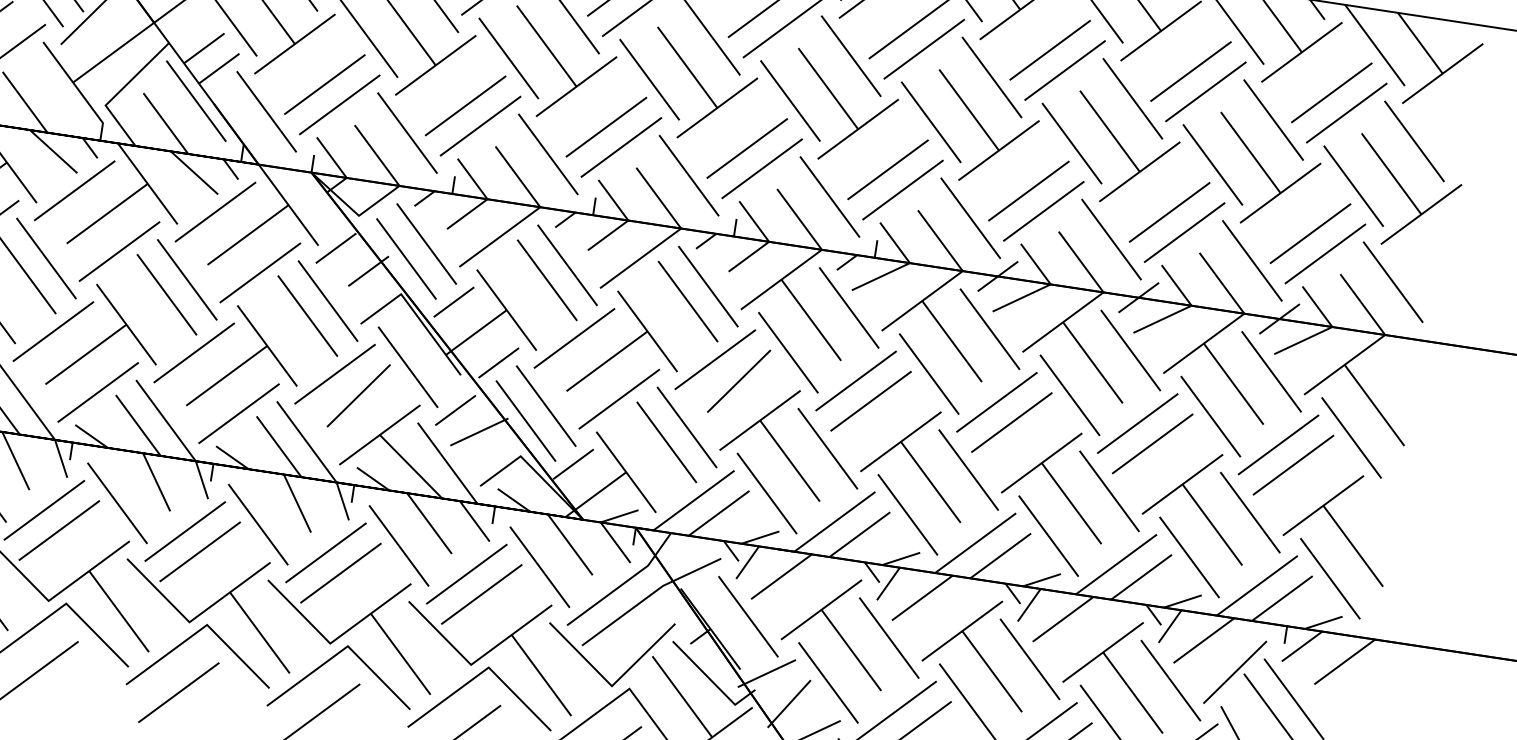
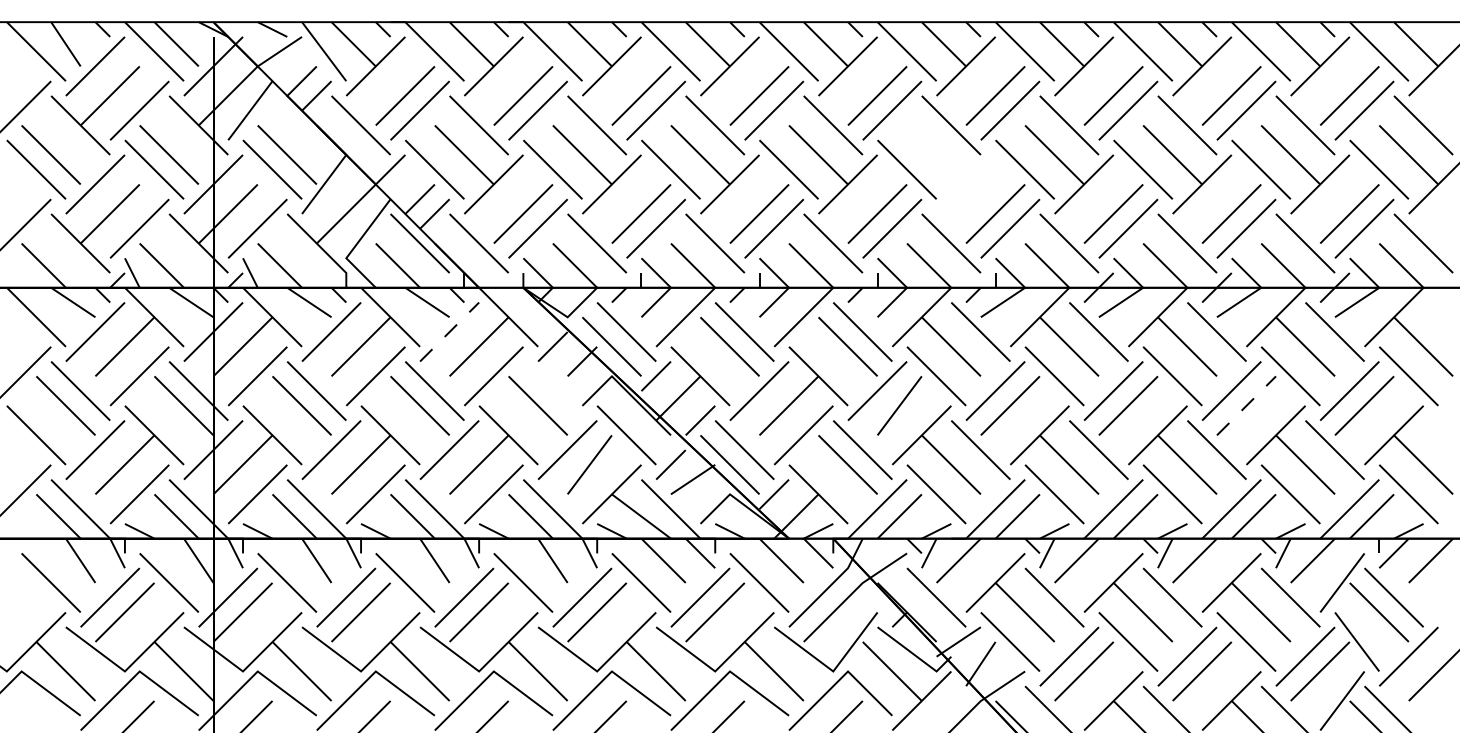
part: (842, 108) -> (950, 169), removed
line: (215, 212) -> (449, 332), solid -> dashed
line: (327, 300) -> (552, 390), removed
line: (1152, 443) -> (1246, 405), solid -> dashed

